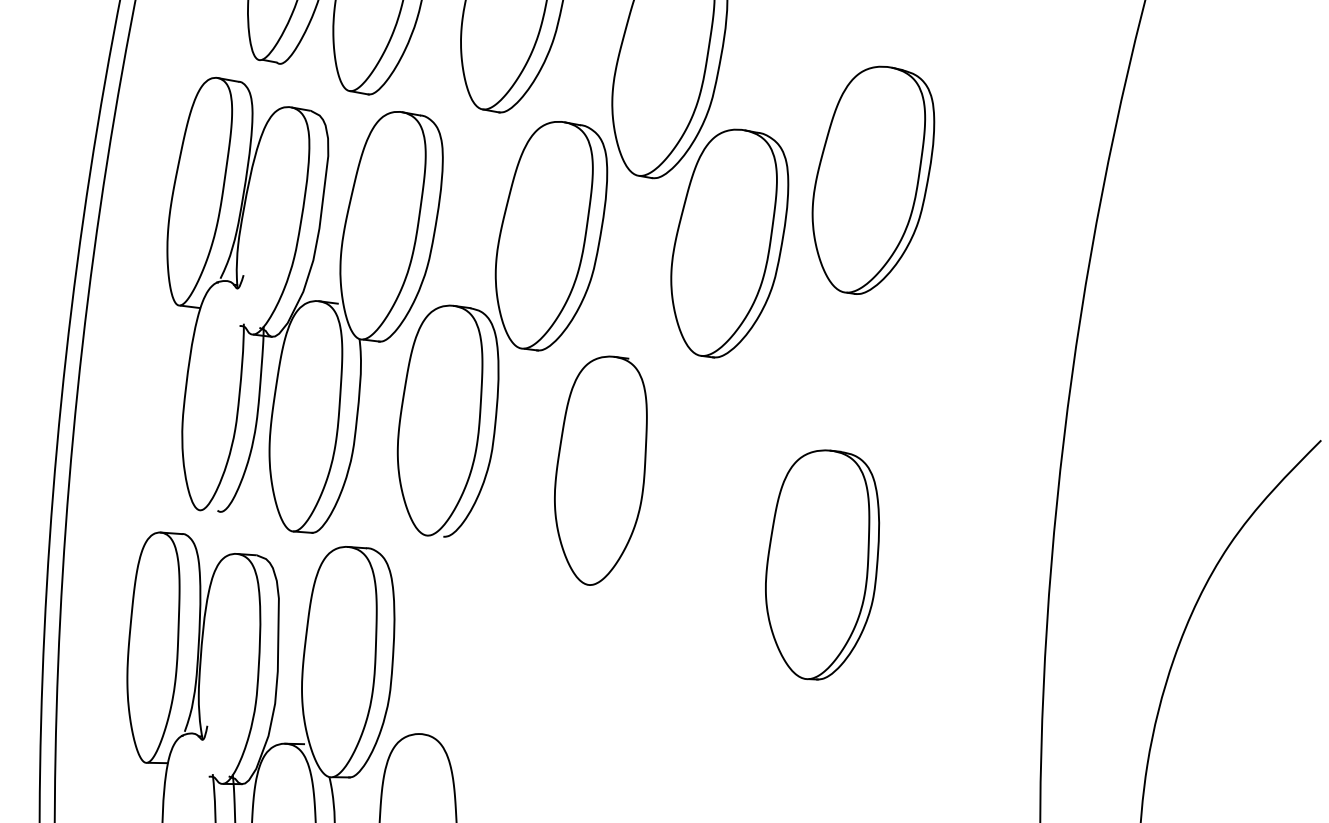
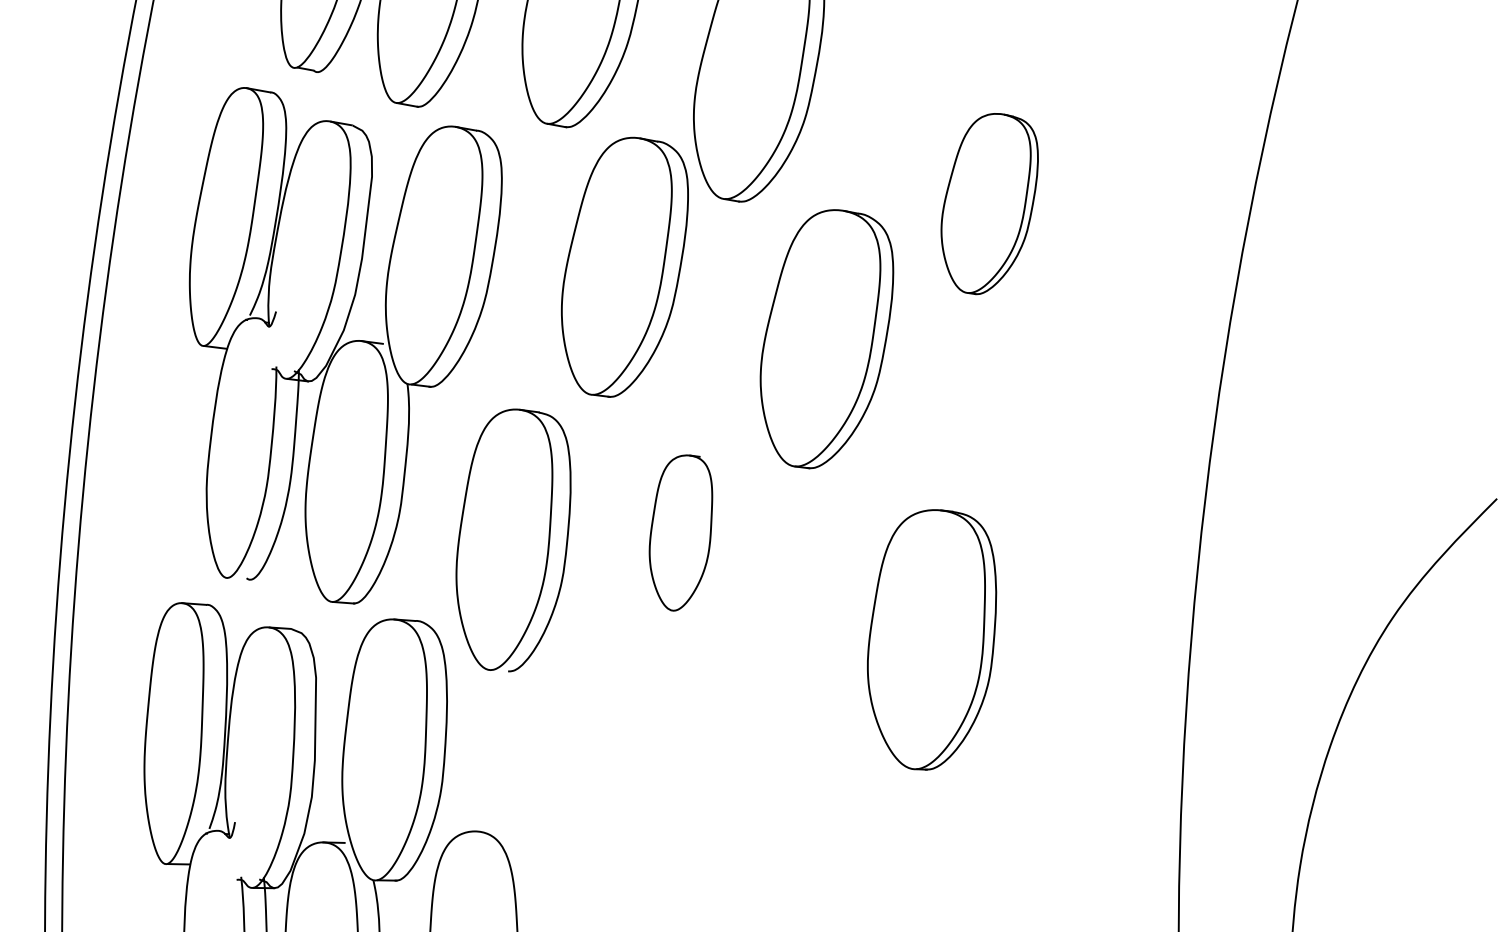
part: (873, 179) -> (989, 203), size x0.7
part: (729, 243) -> (826, 339), moved
part: (447, 420) -> (512, 539), moved
part: (600, 470) -> (680, 532), size x0.6

